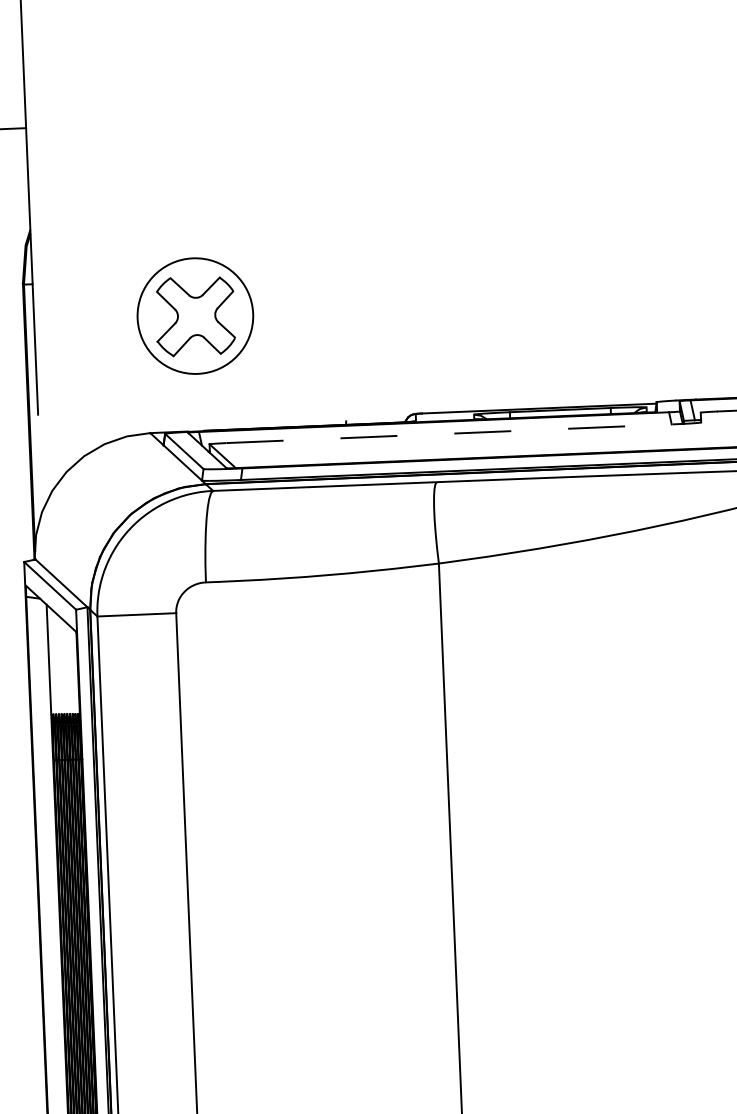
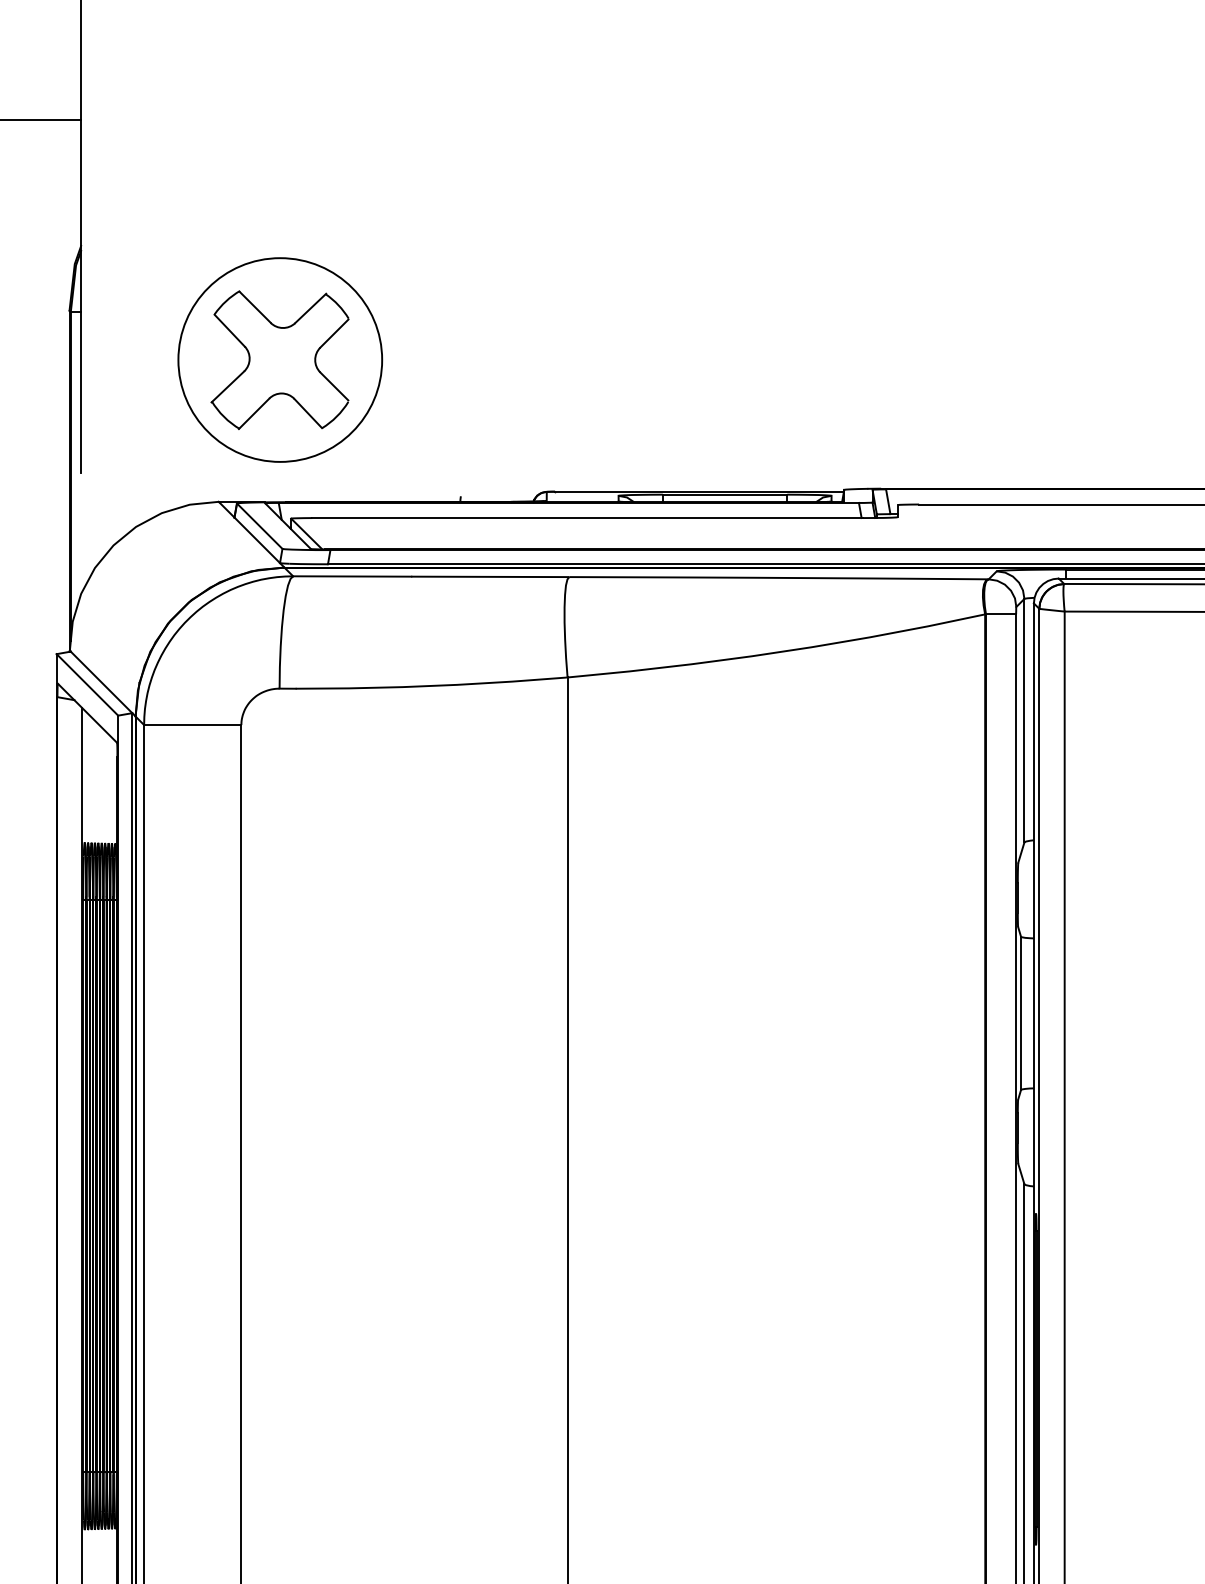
part: (195, 315) -> (280, 359), size x1.43
line: (450, 434) -> (588, 518), dashed -> solid

